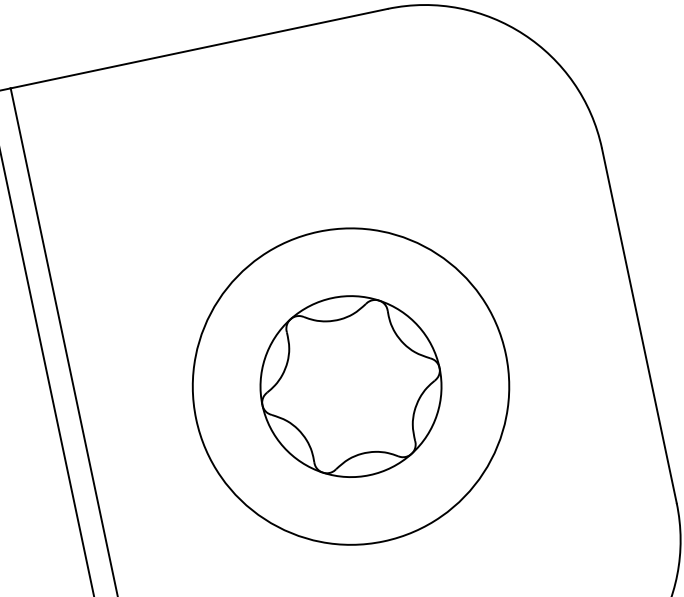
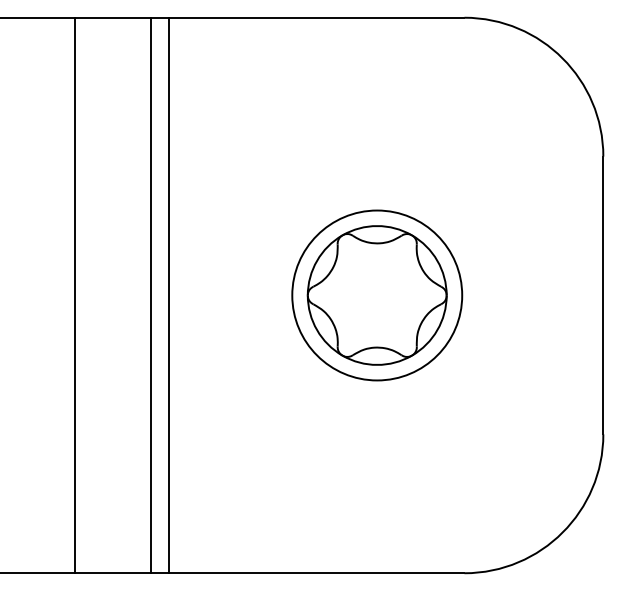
circle: (350, 386) -> (376, 295), size x0.7

